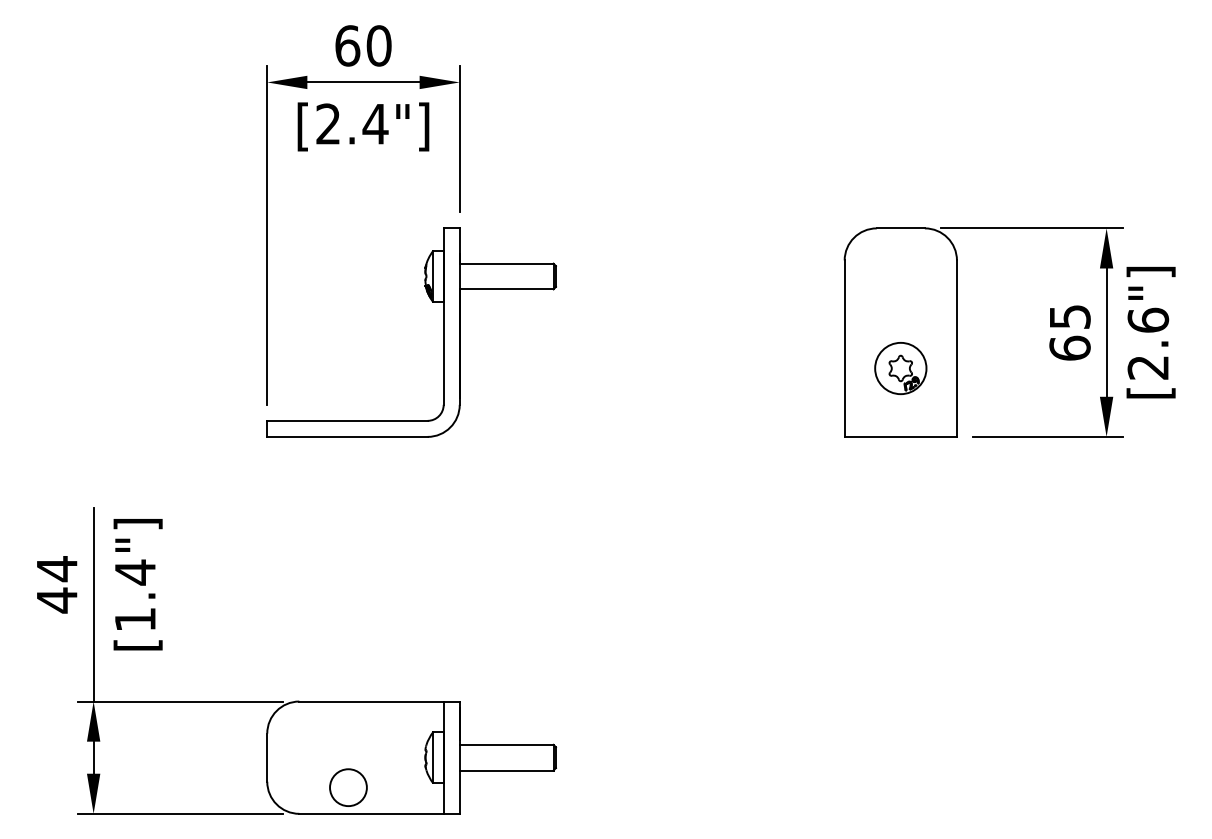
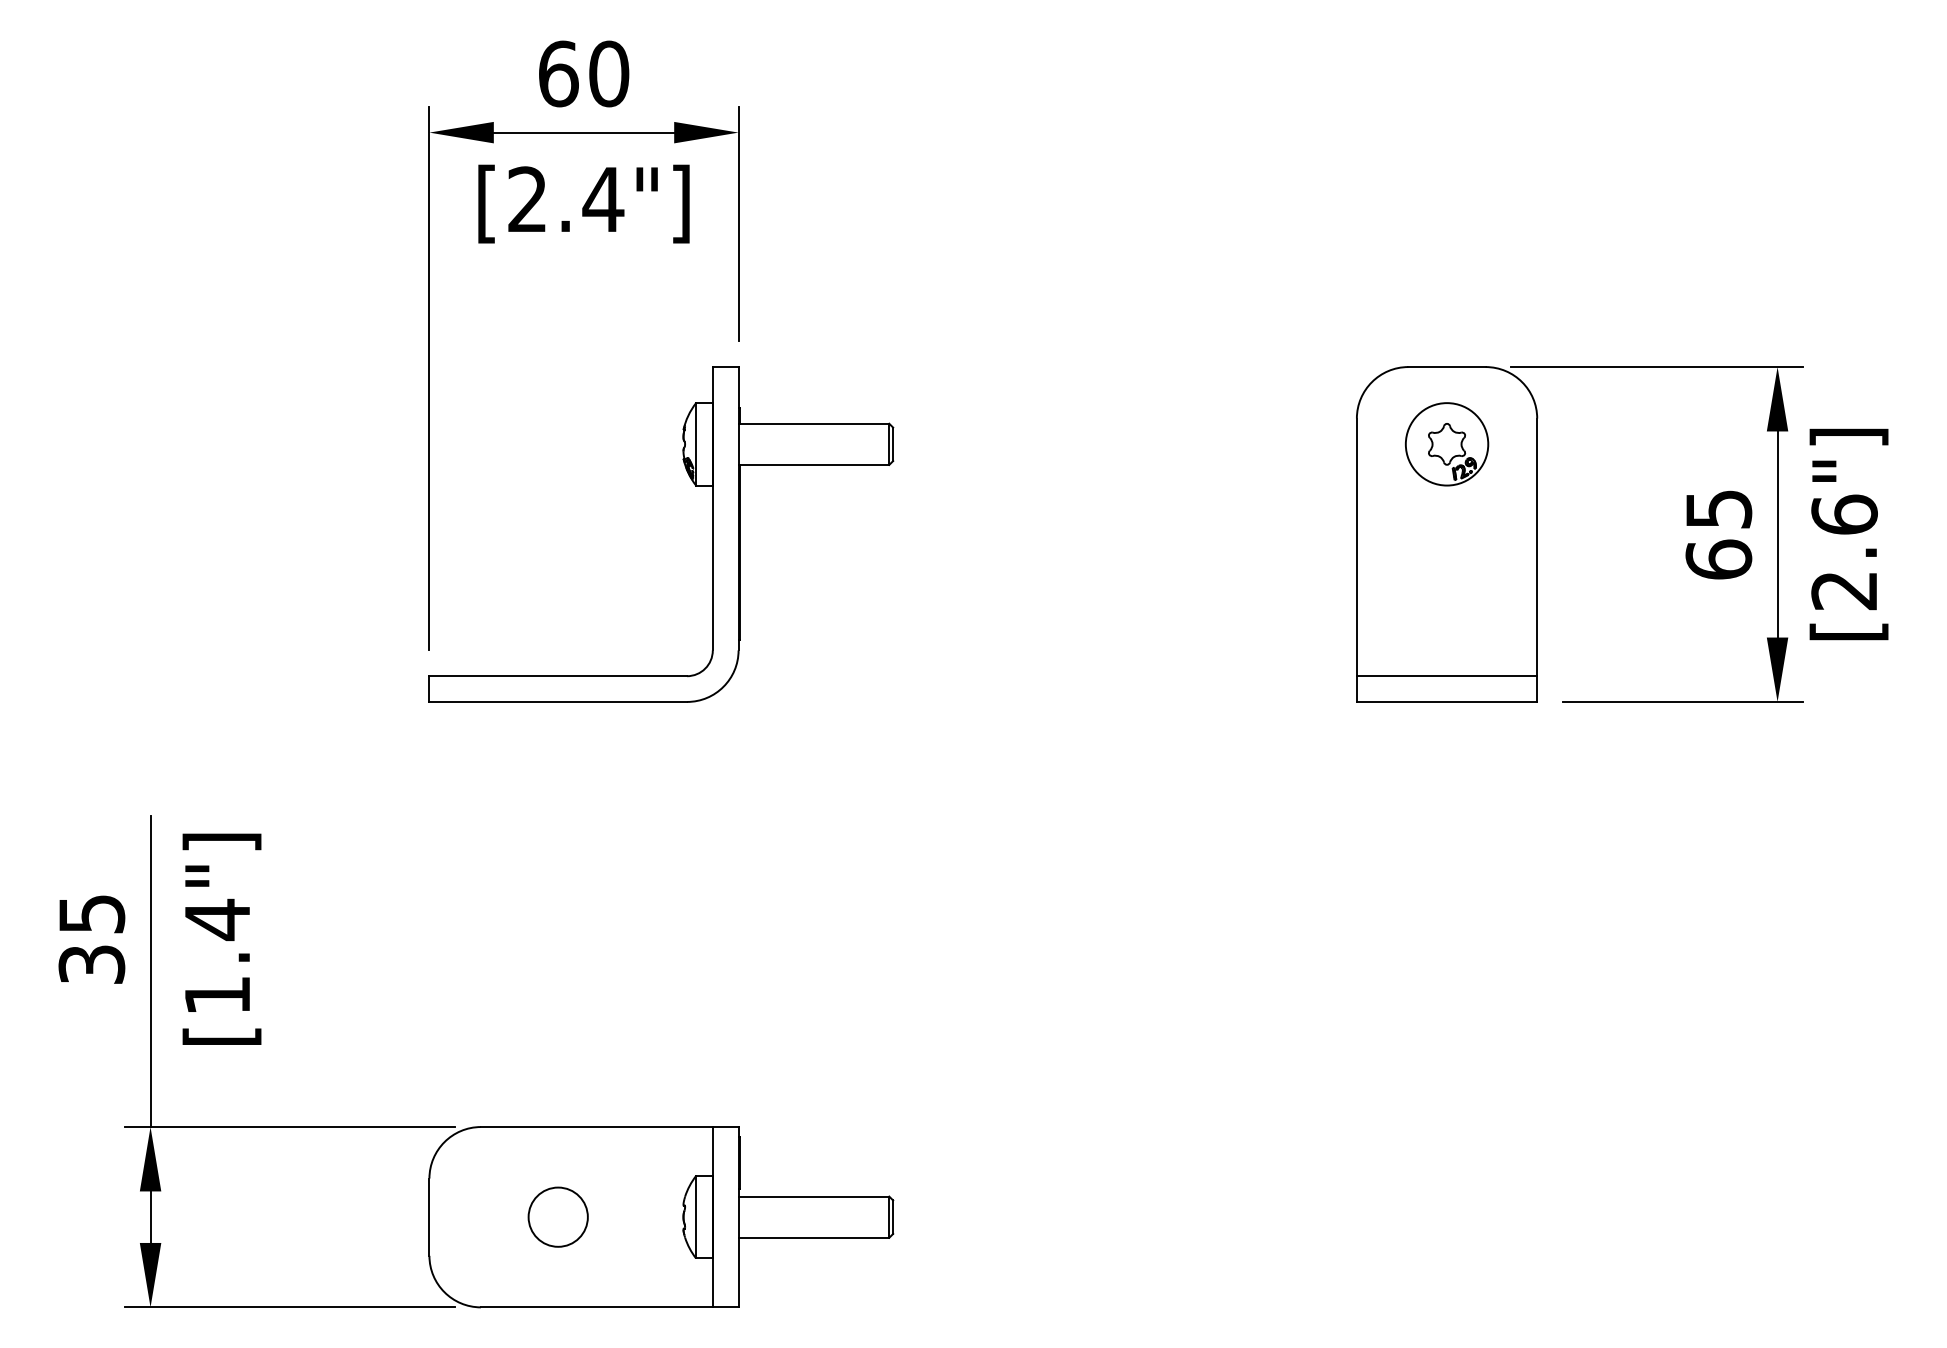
part: (900, 368) -> (1446, 444), moved
line: (900, 420) -> (1446, 675), added
text: (56, 584) -> (90, 939), 44 -> 35
circle: (348, 787) -> (558, 1216), moved

